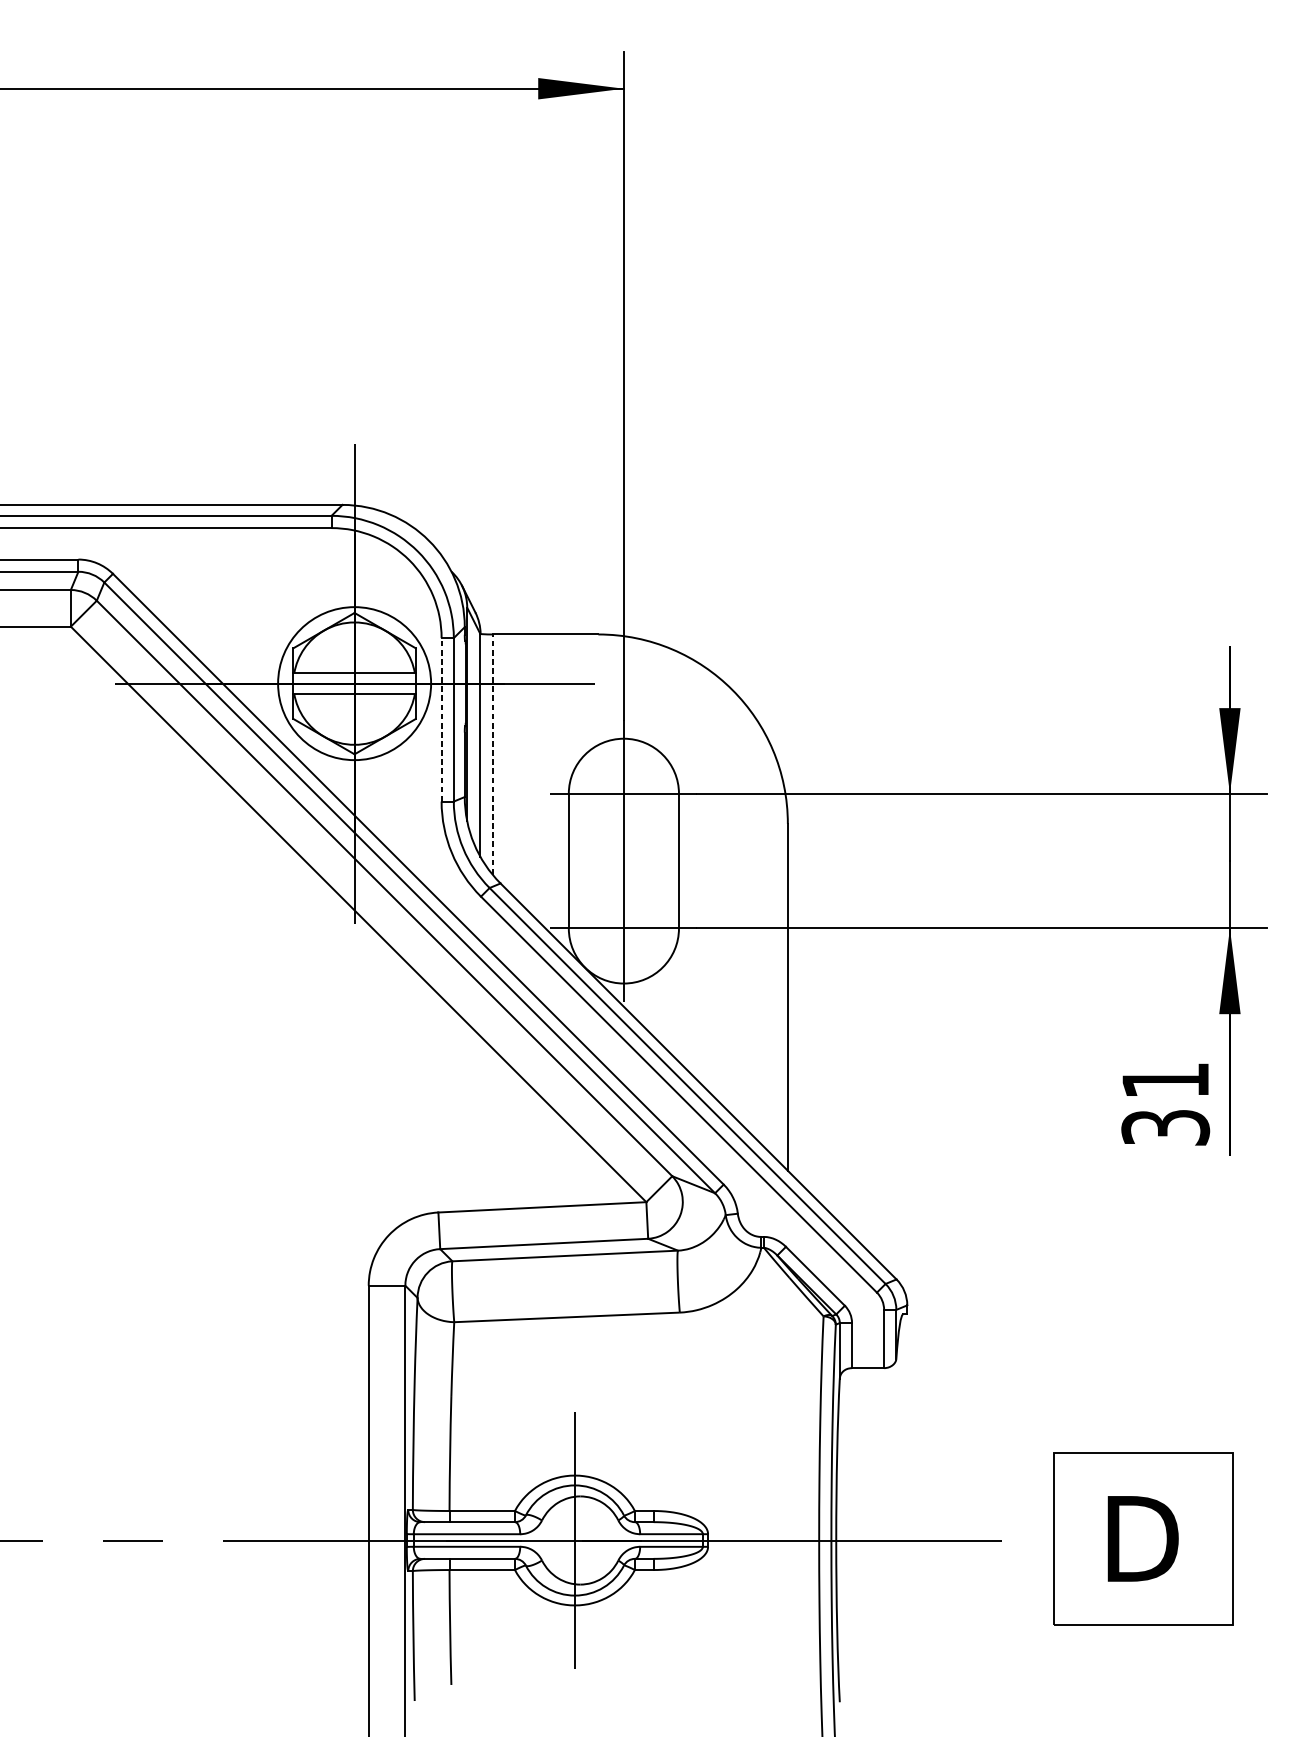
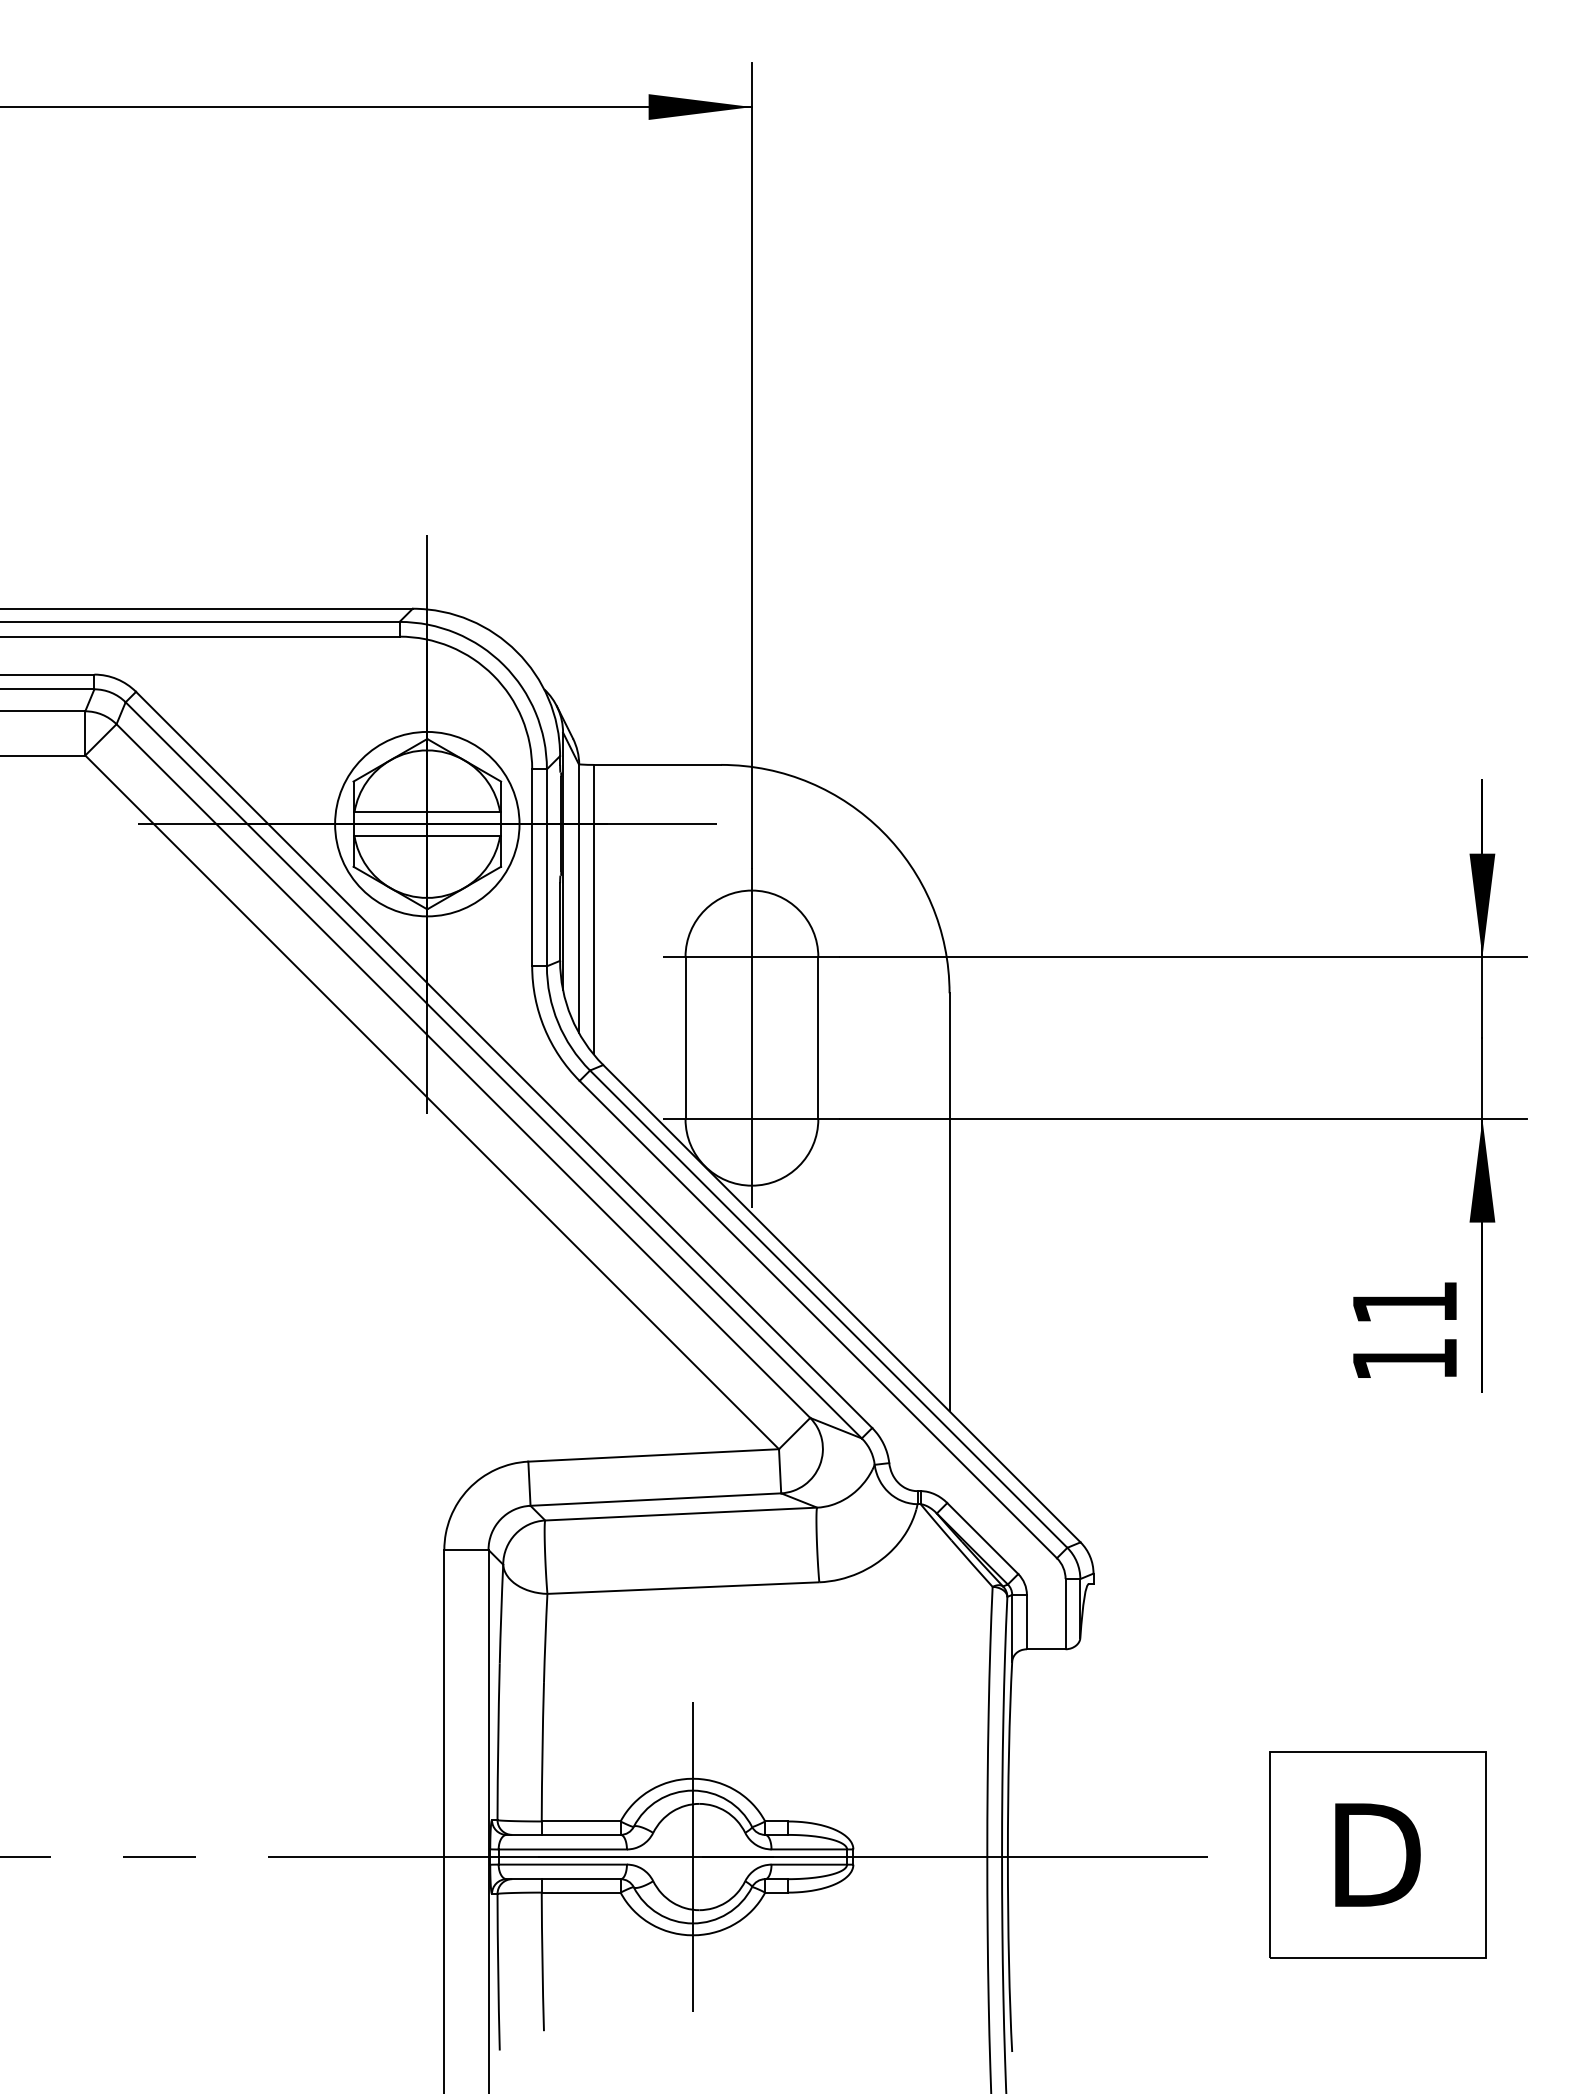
line: (441, 719) -> (532, 867), dashed -> solid
line: (492, 754) -> (593, 909), dashed -> solid
text: (1165, 1127) -> (1404, 1359), 31 -> 11

